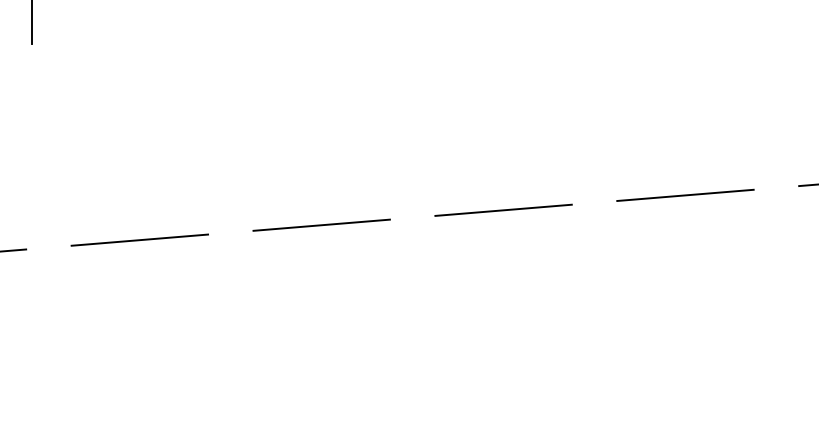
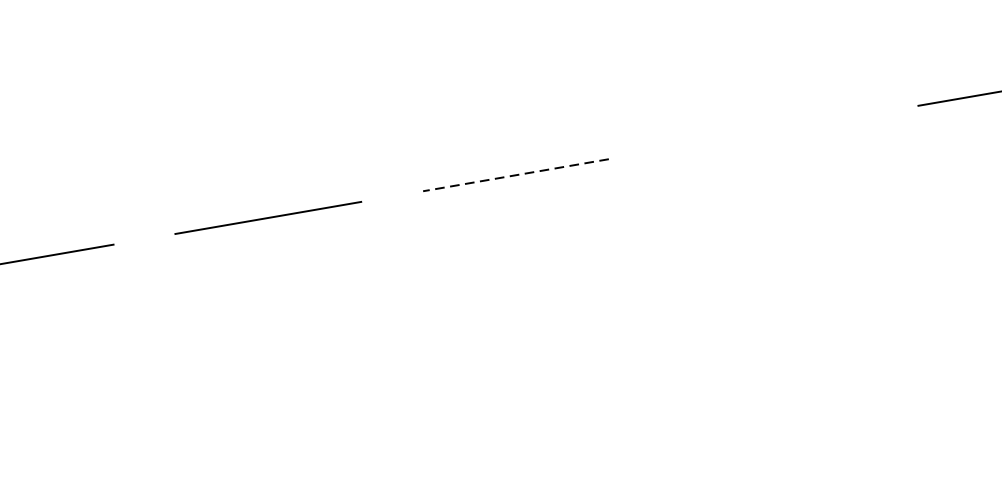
line: (685, 194) -> (763, 131), removed
line: (503, 210) -> (515, 175), solid -> dashed

